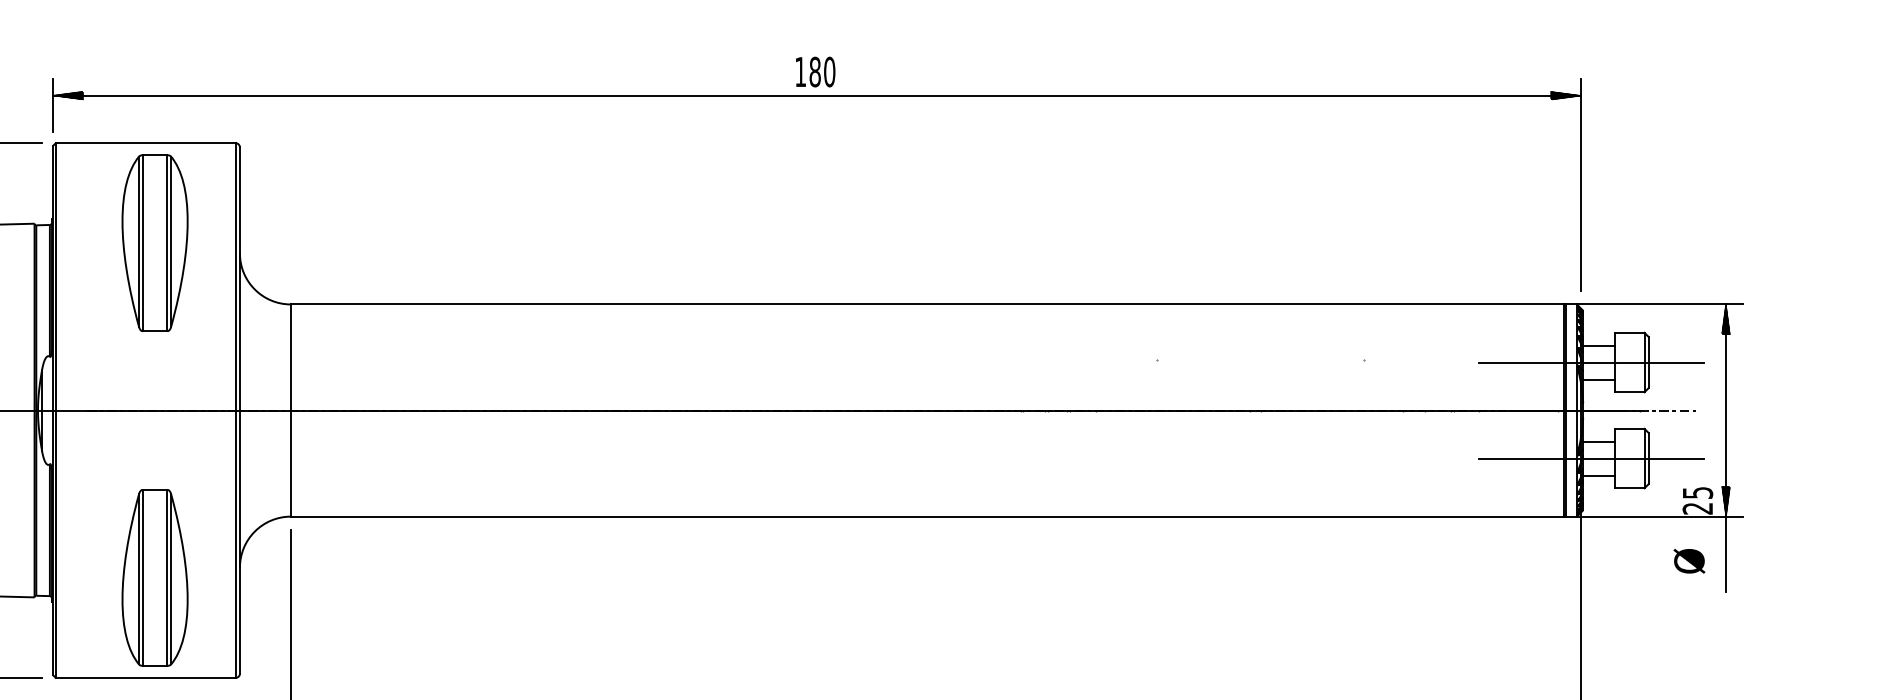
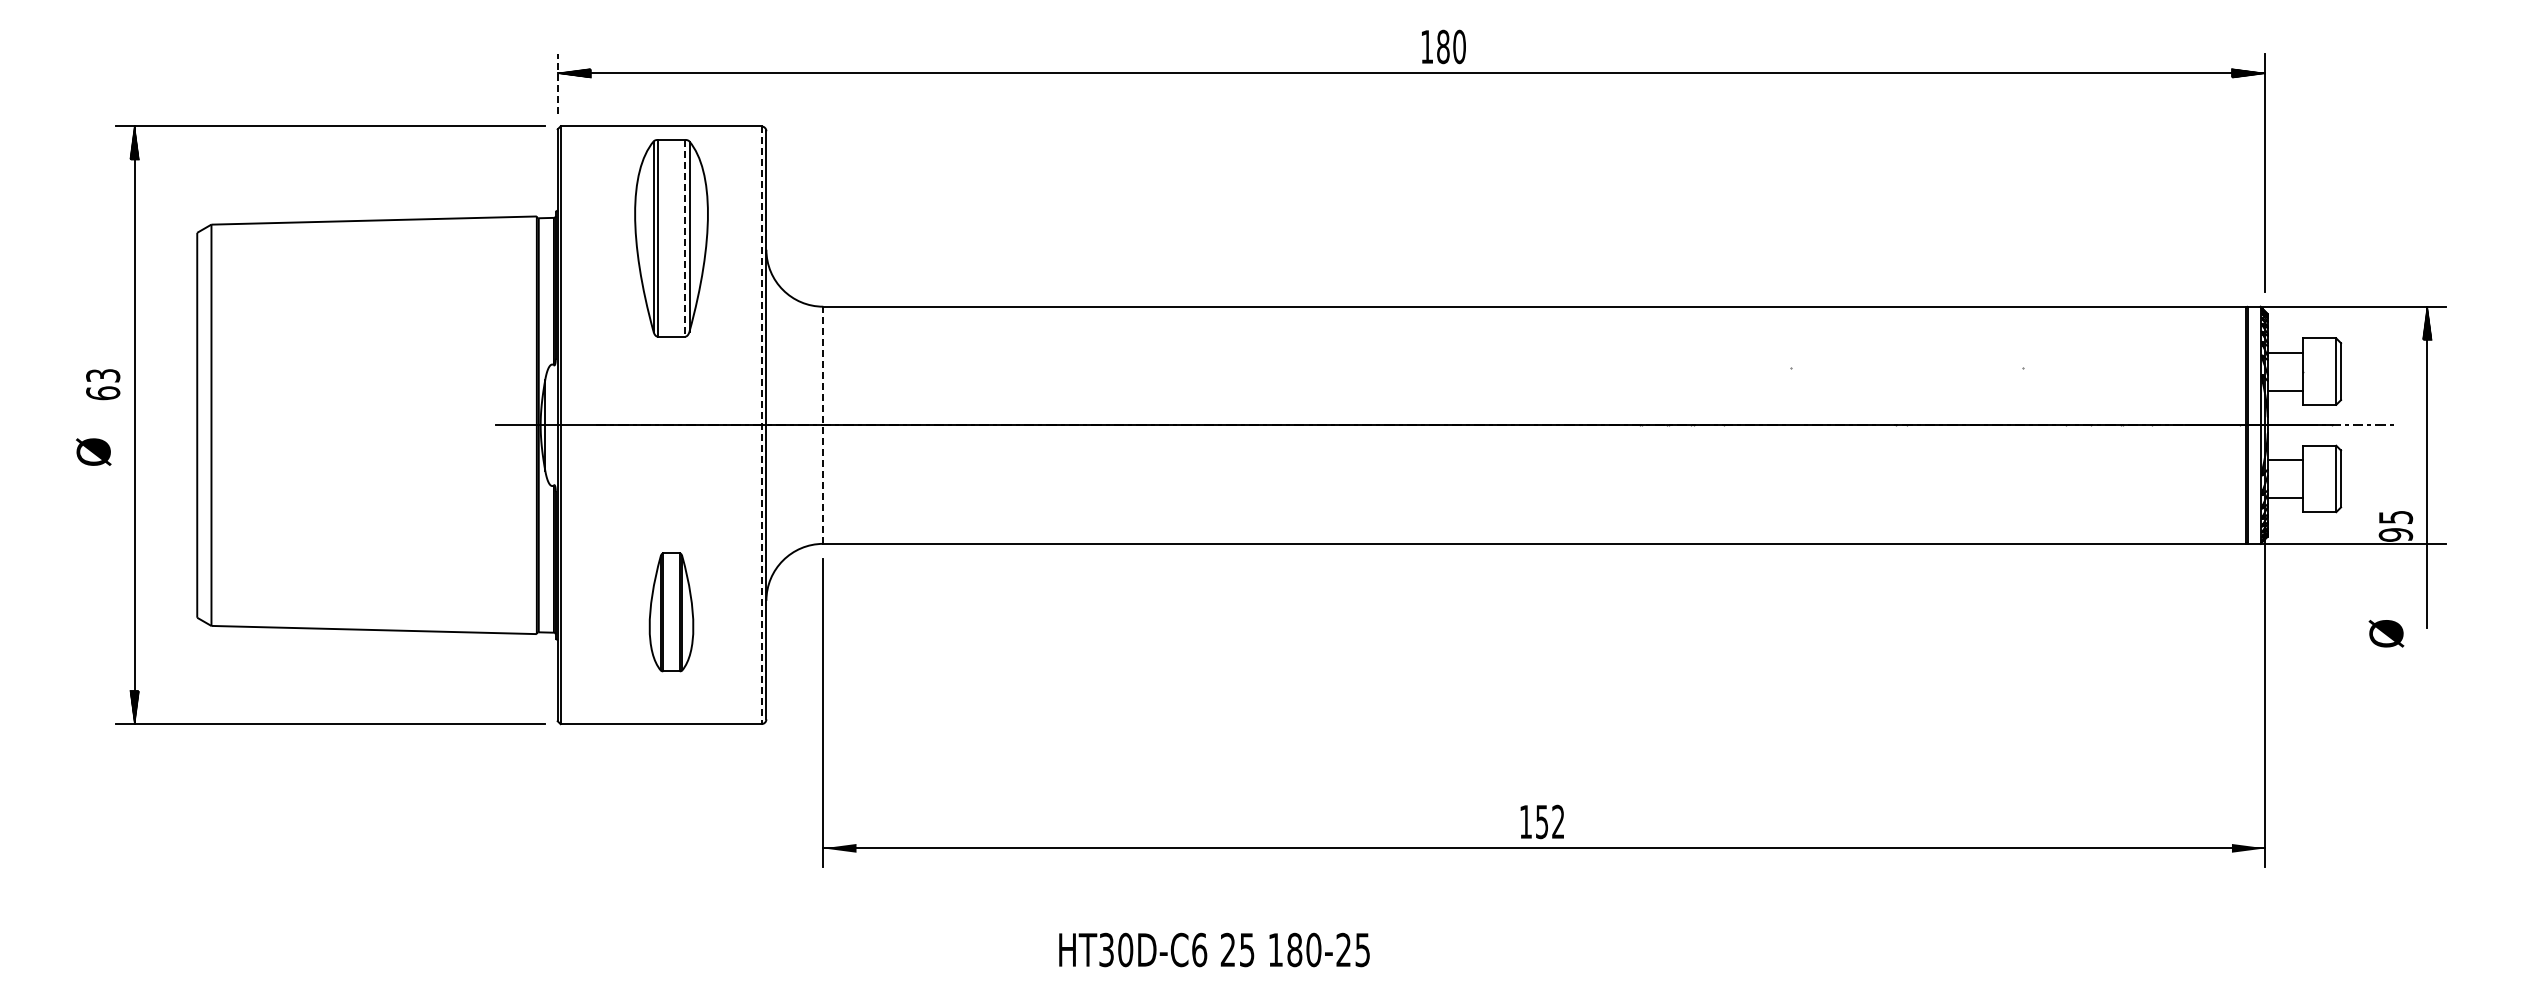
text: (815, 71) -> (1443, 46), moved
line: (53, 105) -> (557, 84), solid -> dashed
line: (167, 243) -> (685, 238), solid -> dashed
line: (1591, 362) -> (2276, 371), removed
line: (235, 410) -> (761, 425), solid -> dashed
line: (291, 410) -> (823, 425), solid -> dashed
line: (1591, 458) -> (2276, 478), removed
hatch: (1726, 501) -> (2427, 526), removed
text: (1697, 508) -> (2395, 534), 25 -> 95
text: (1689, 561) -> (2386, 633), moved
part: (155, 578) -> (671, 612), size x0.6

